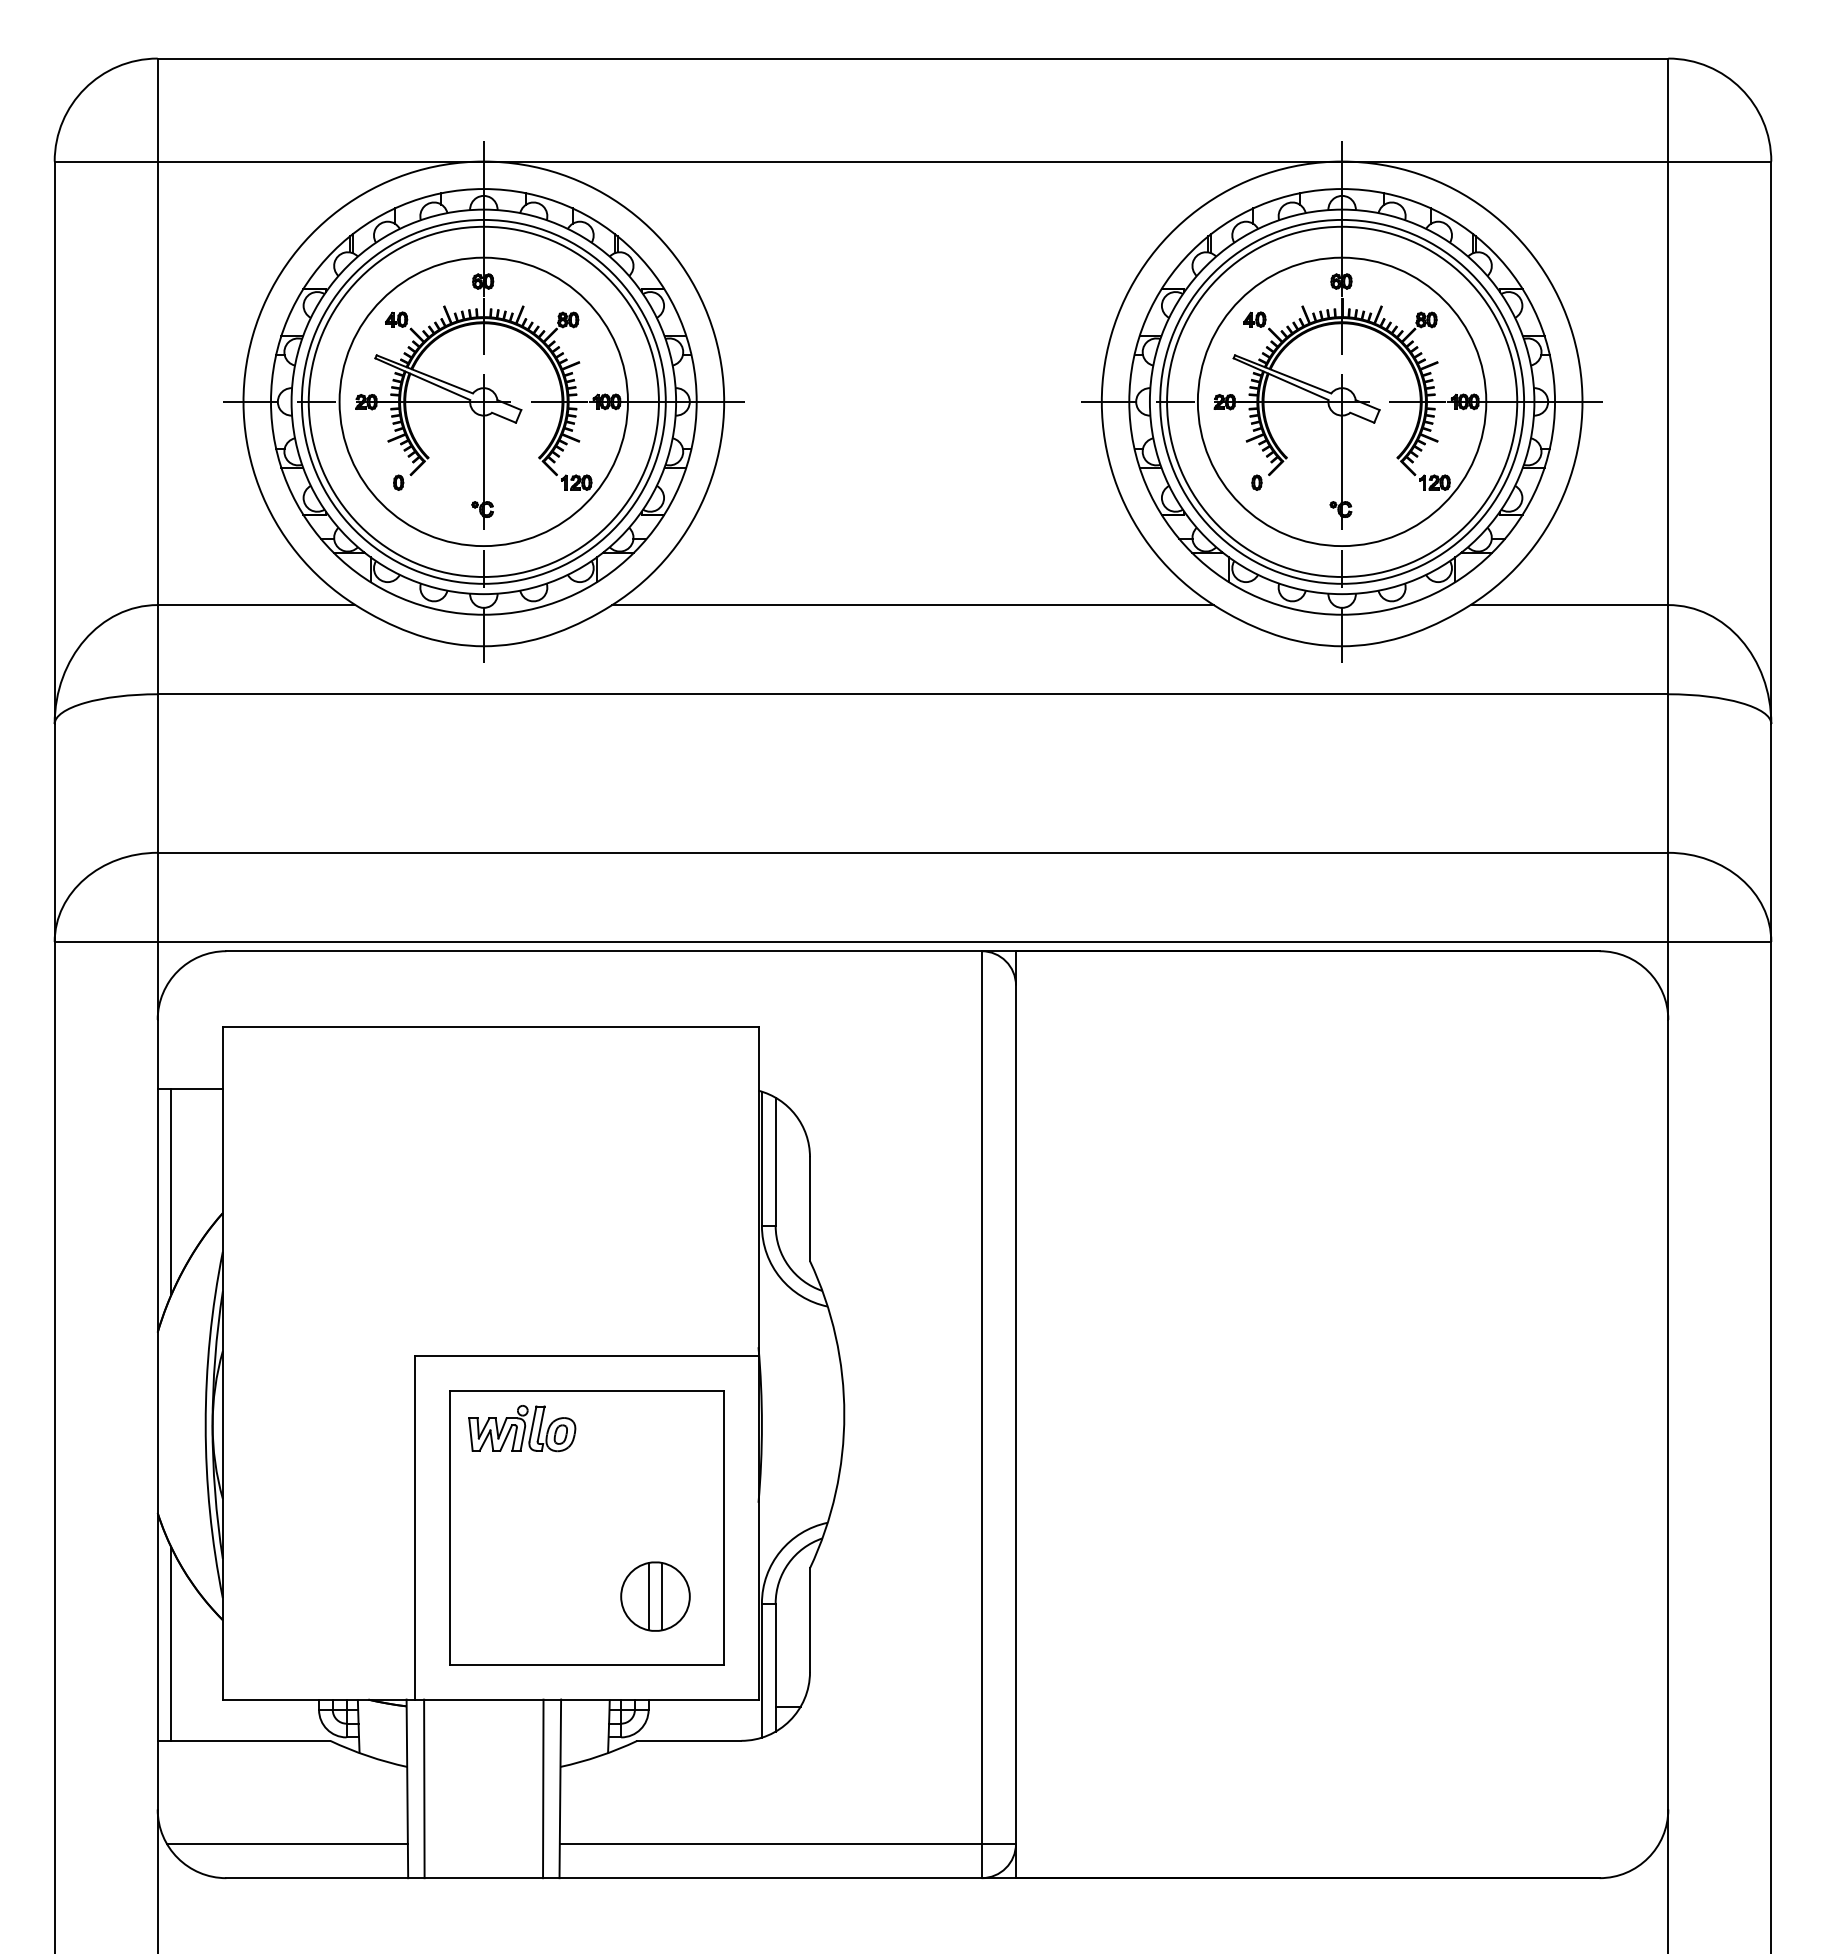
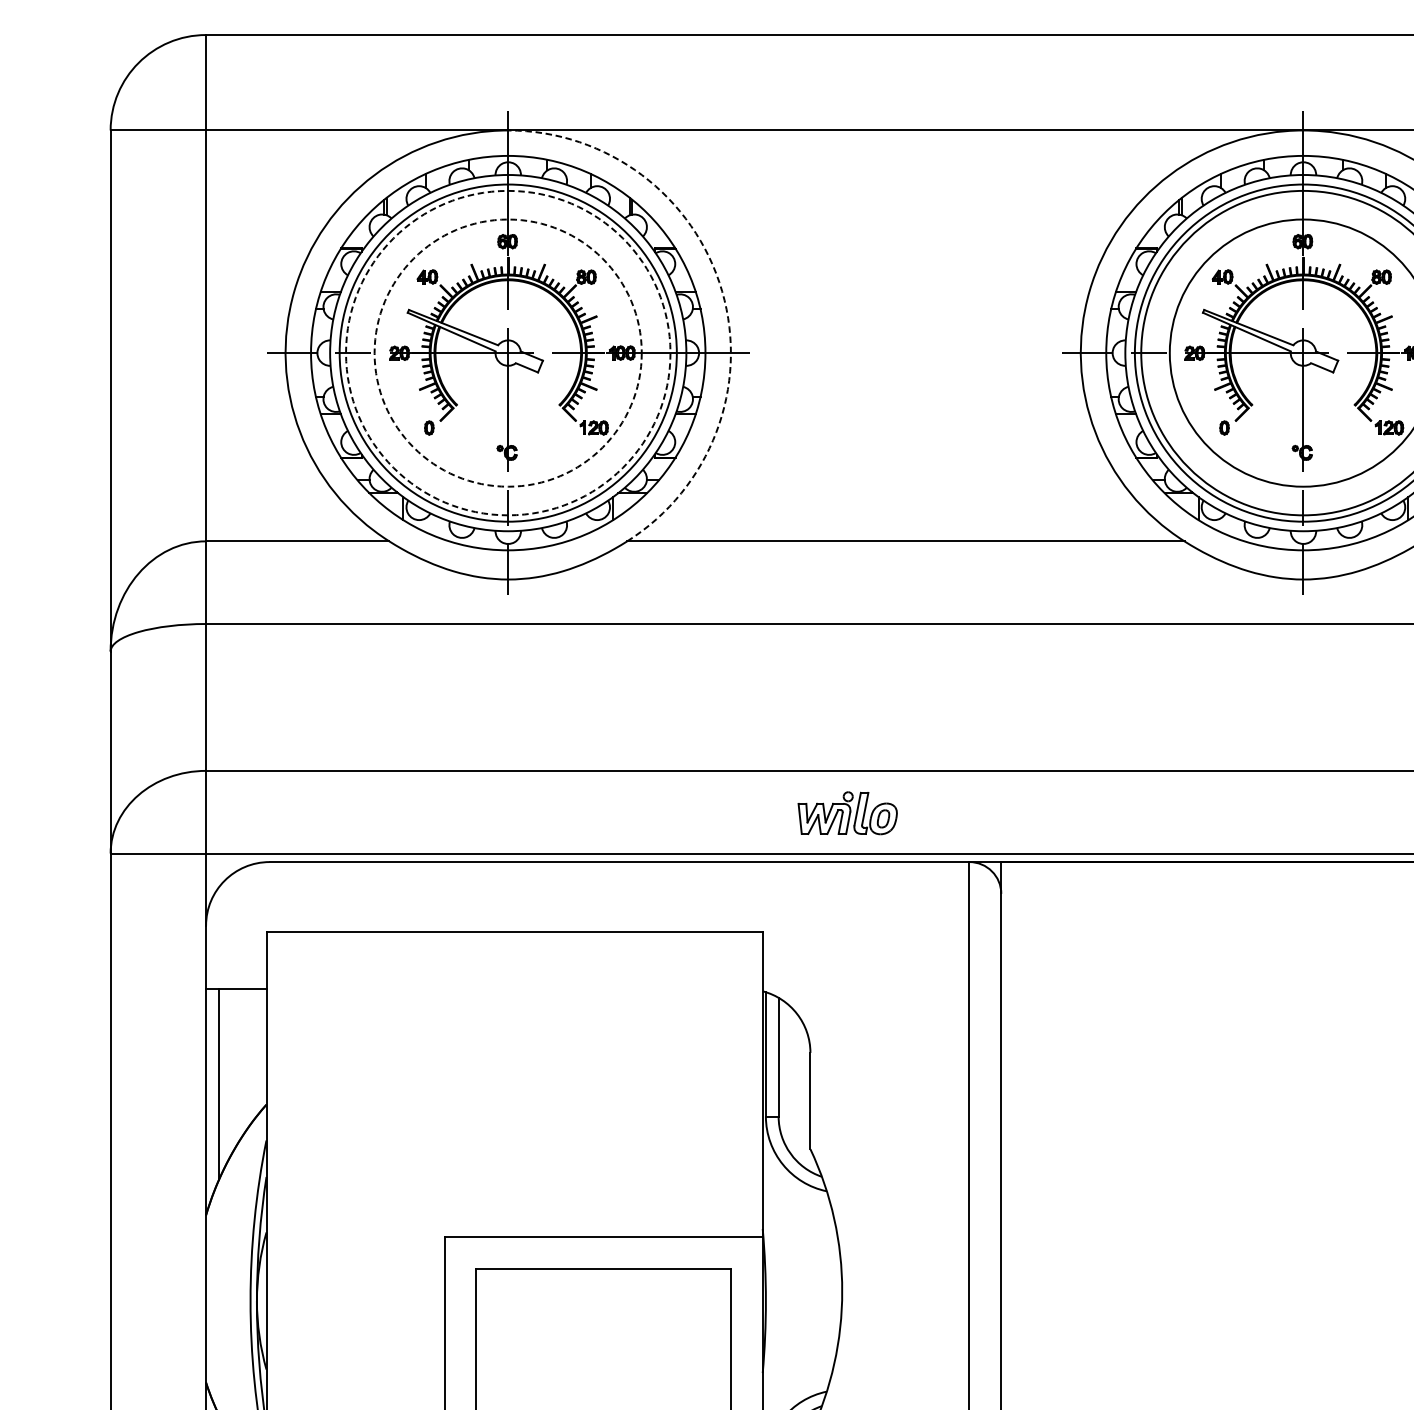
arc: (714, 335) -> (721, 291), solid -> dashed
circle: (483, 401) -> (507, 352), solid -> dashed
circle: (483, 401) -> (507, 352), solid -> dashed
part: (522, 1428) -> (847, 813), moved

